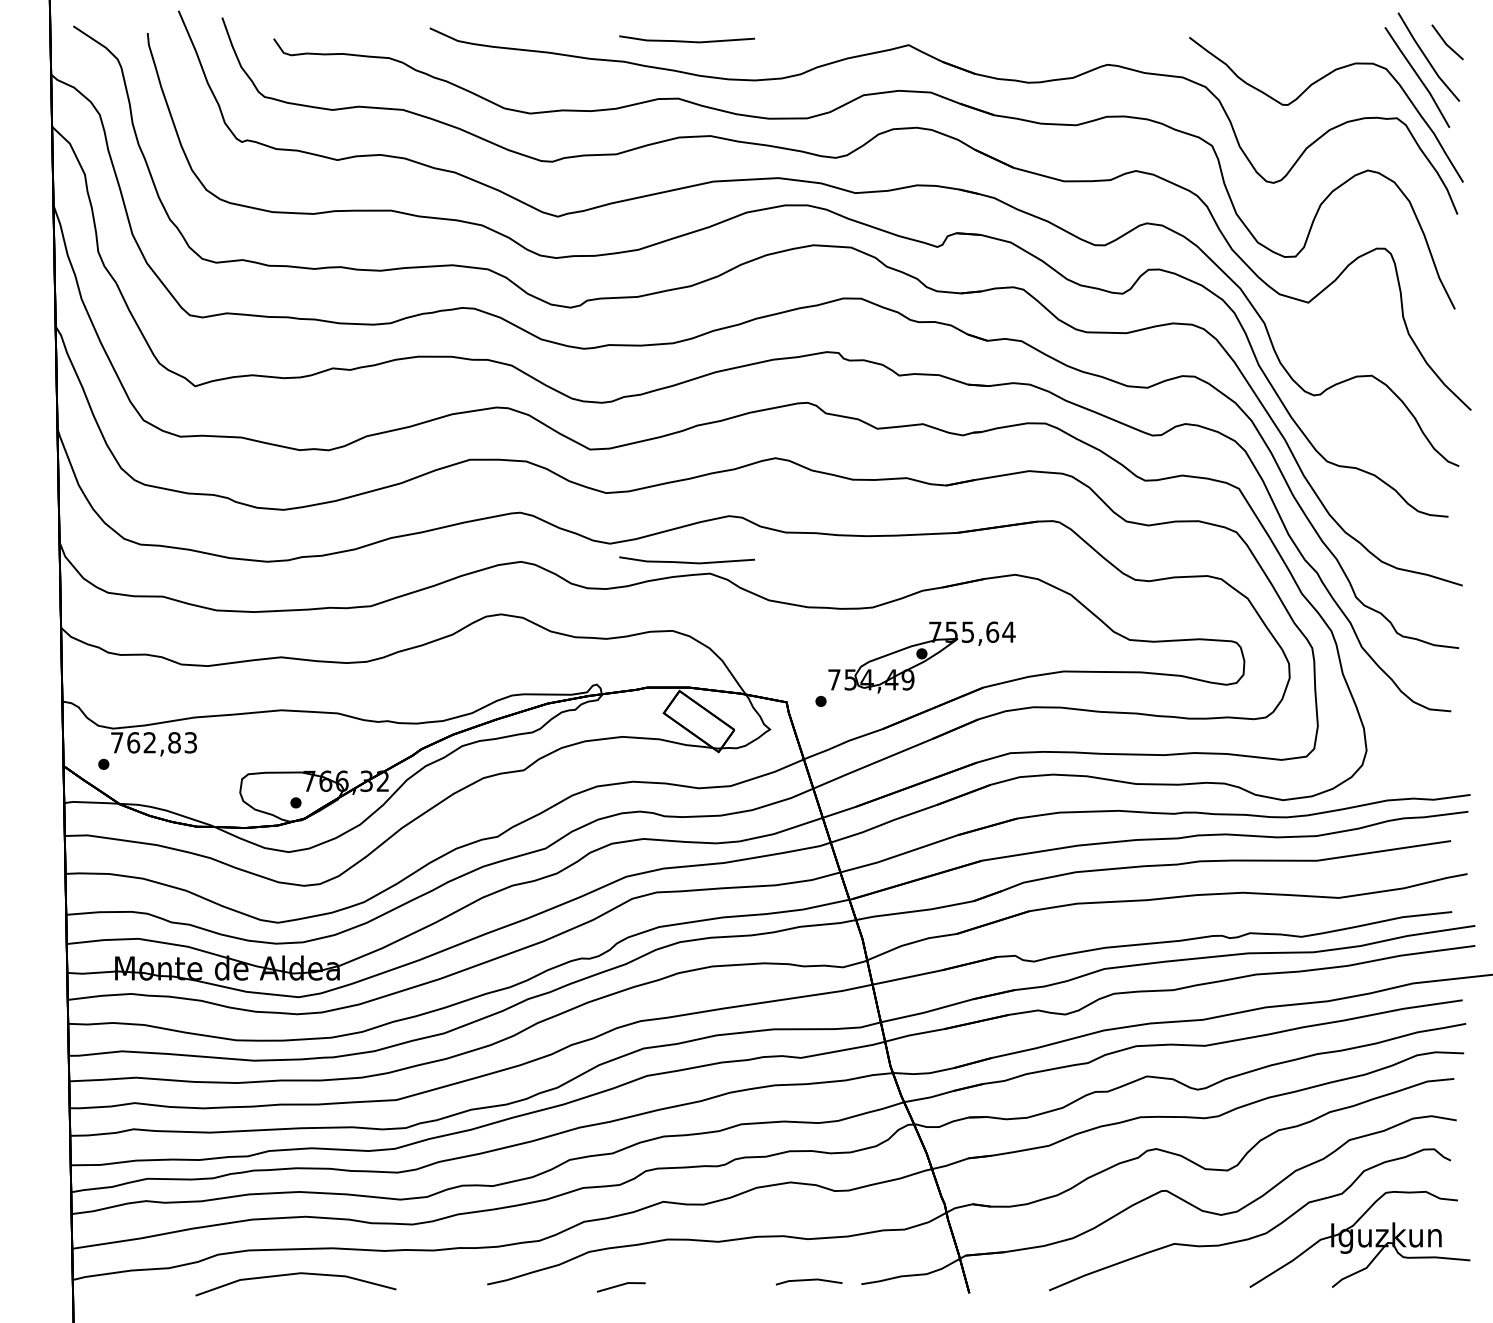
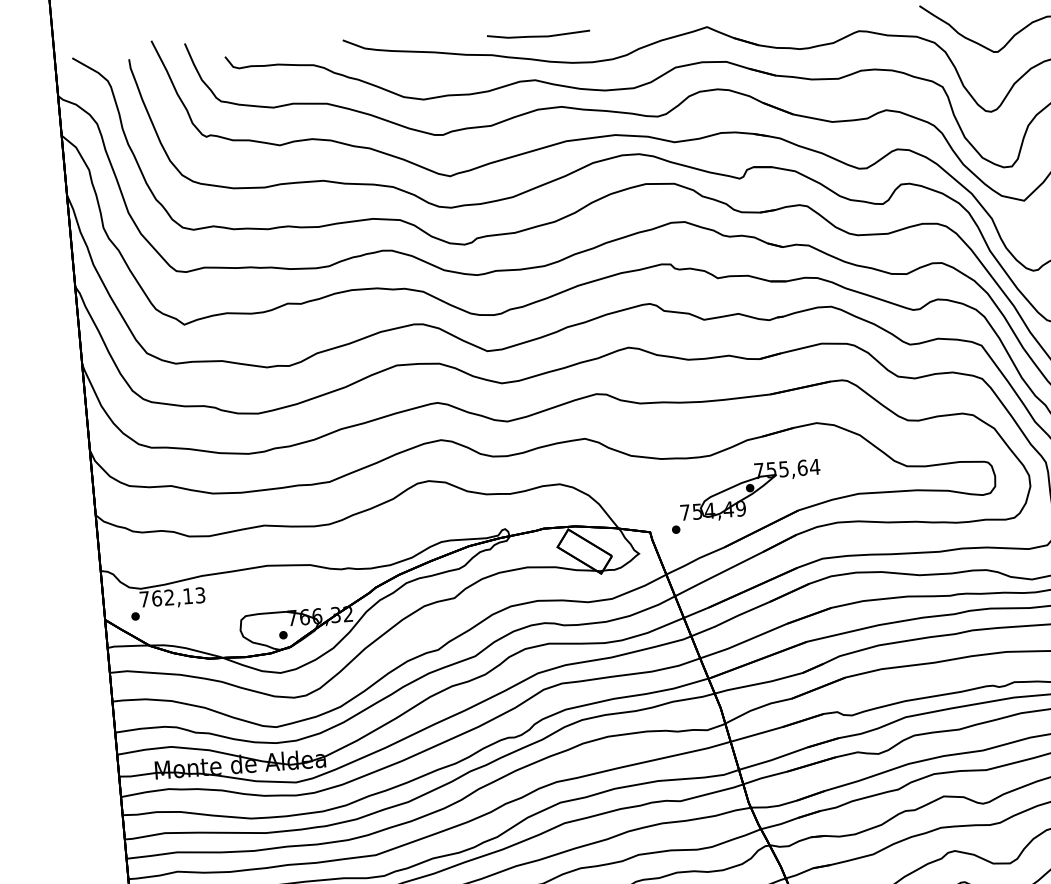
part: (686, 560) -> (566, 430), removed
text: (174, 742) -> (188, 596), 762,83 -> 762,13

